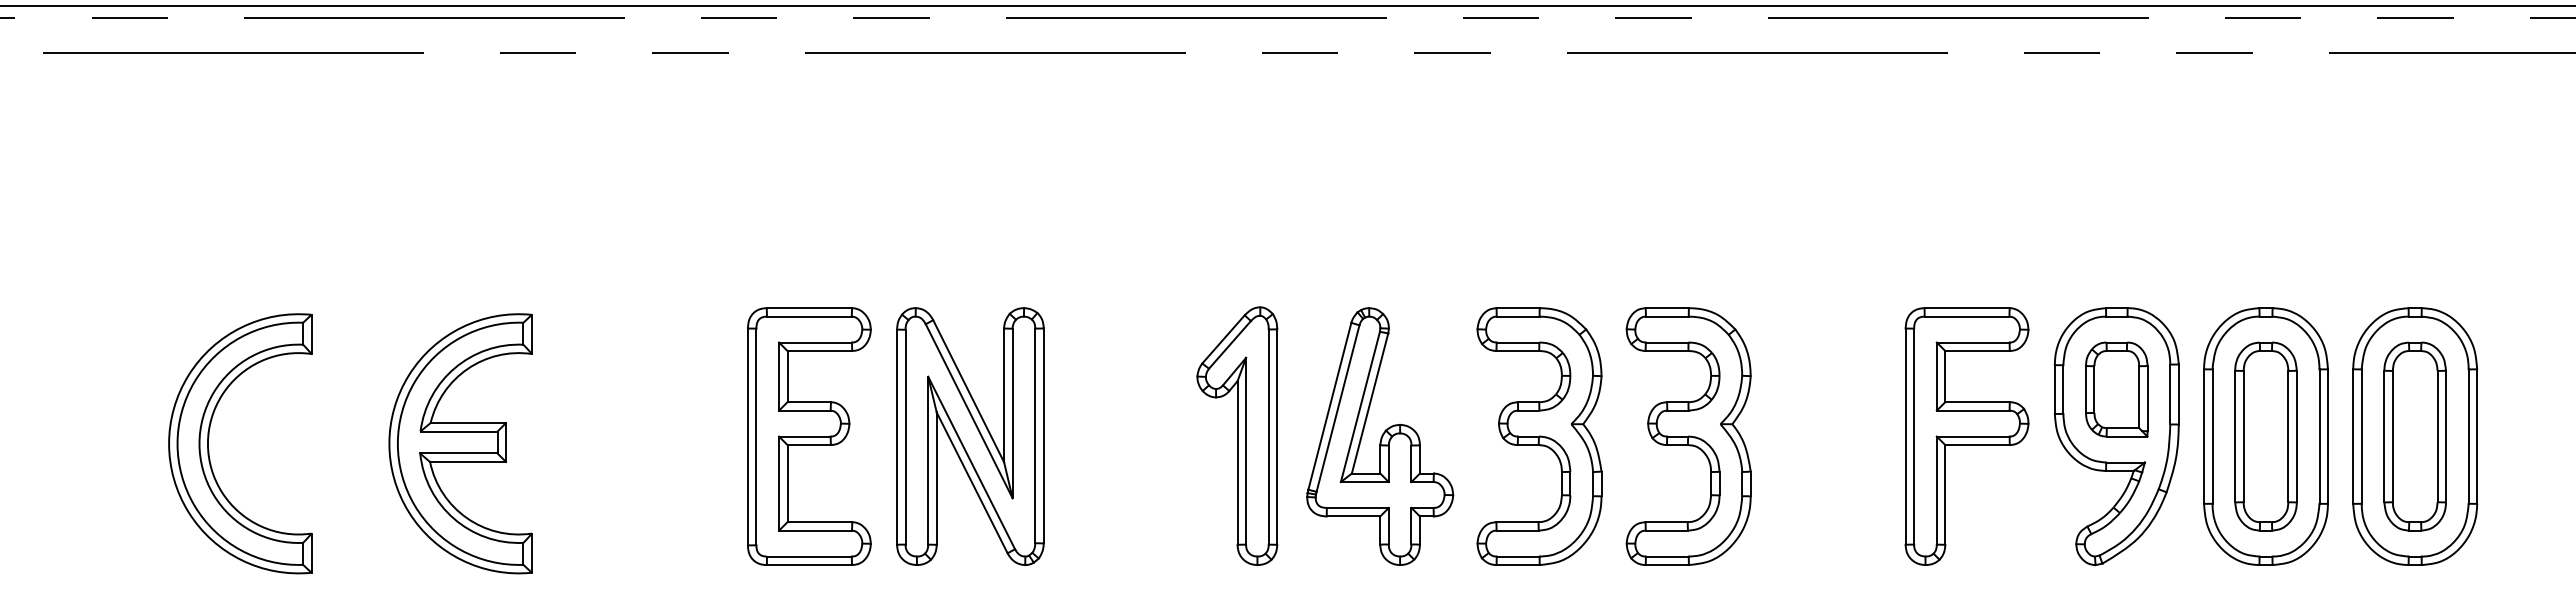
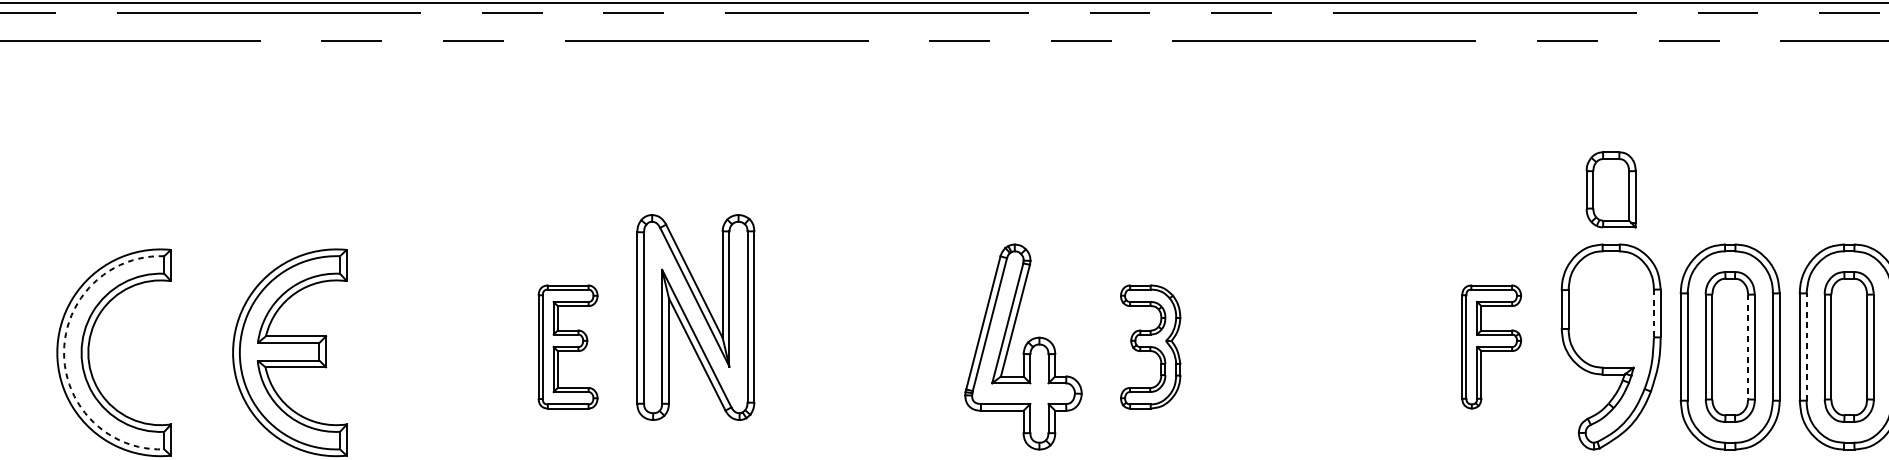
part: (2116, 389) -> (1610, 189), moved
line: (2170, 394) -> (1654, 313), solid -> dashed
part: (1237, 435) -> (909, 346), removed
part: (809, 436) -> (568, 346), size x0.6
part: (970, 436) -> (695, 317), moved
part: (1539, 436) -> (1150, 346), size x0.6
part: (1688, 436) -> (1269, 346), removed
part: (1966, 436) -> (1491, 346), size x0.6
line: (2288, 436) -> (1748, 346), solid -> dashed
line: (2361, 436) -> (1806, 346), solid -> dashed
arc: (177, 443) -> (64, 352), solid -> dashed

